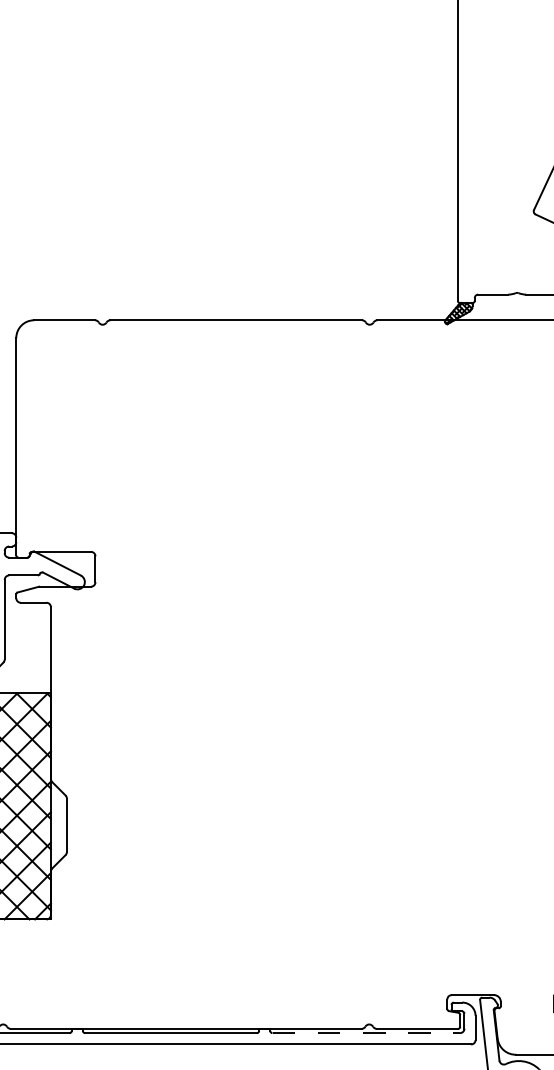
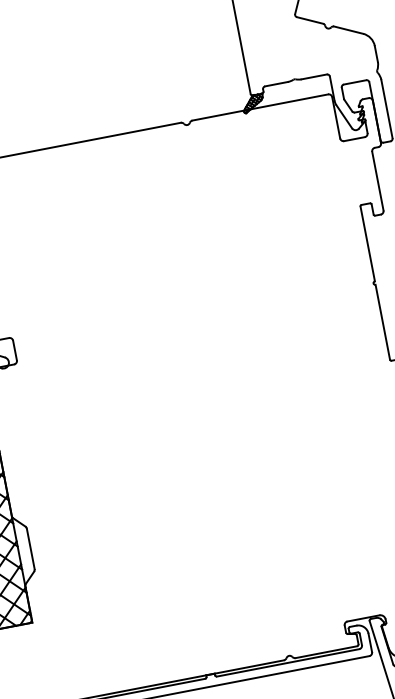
line: (366, 1033) -> (288, 663), dashed -> solid

